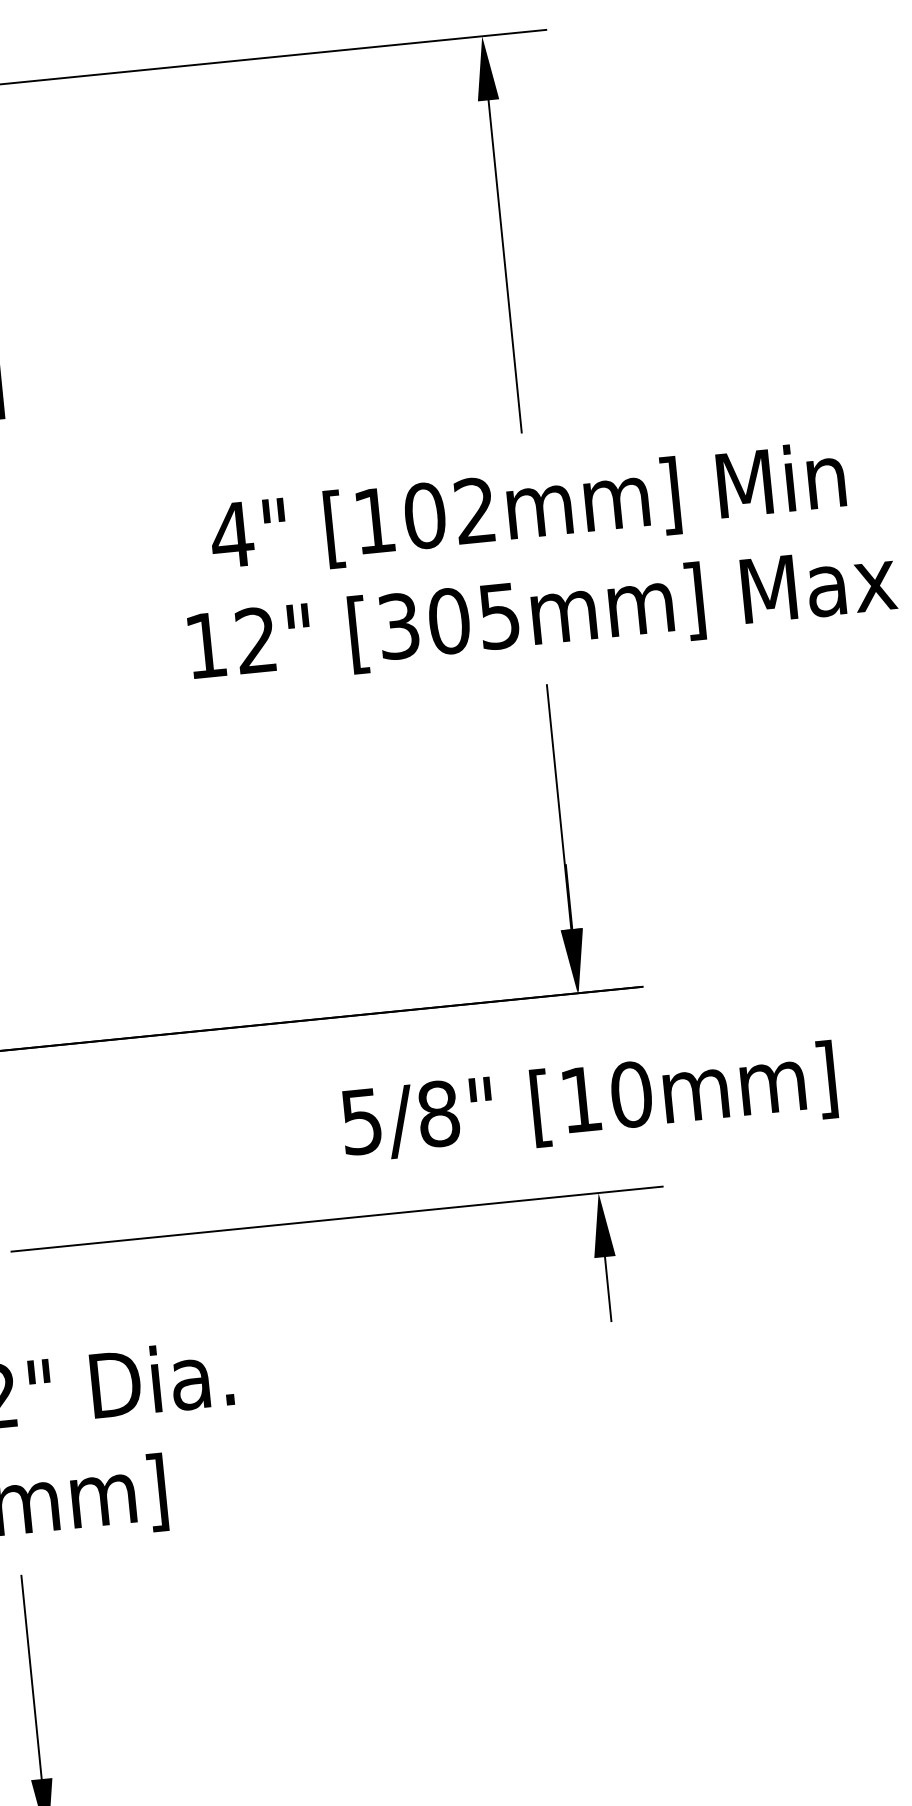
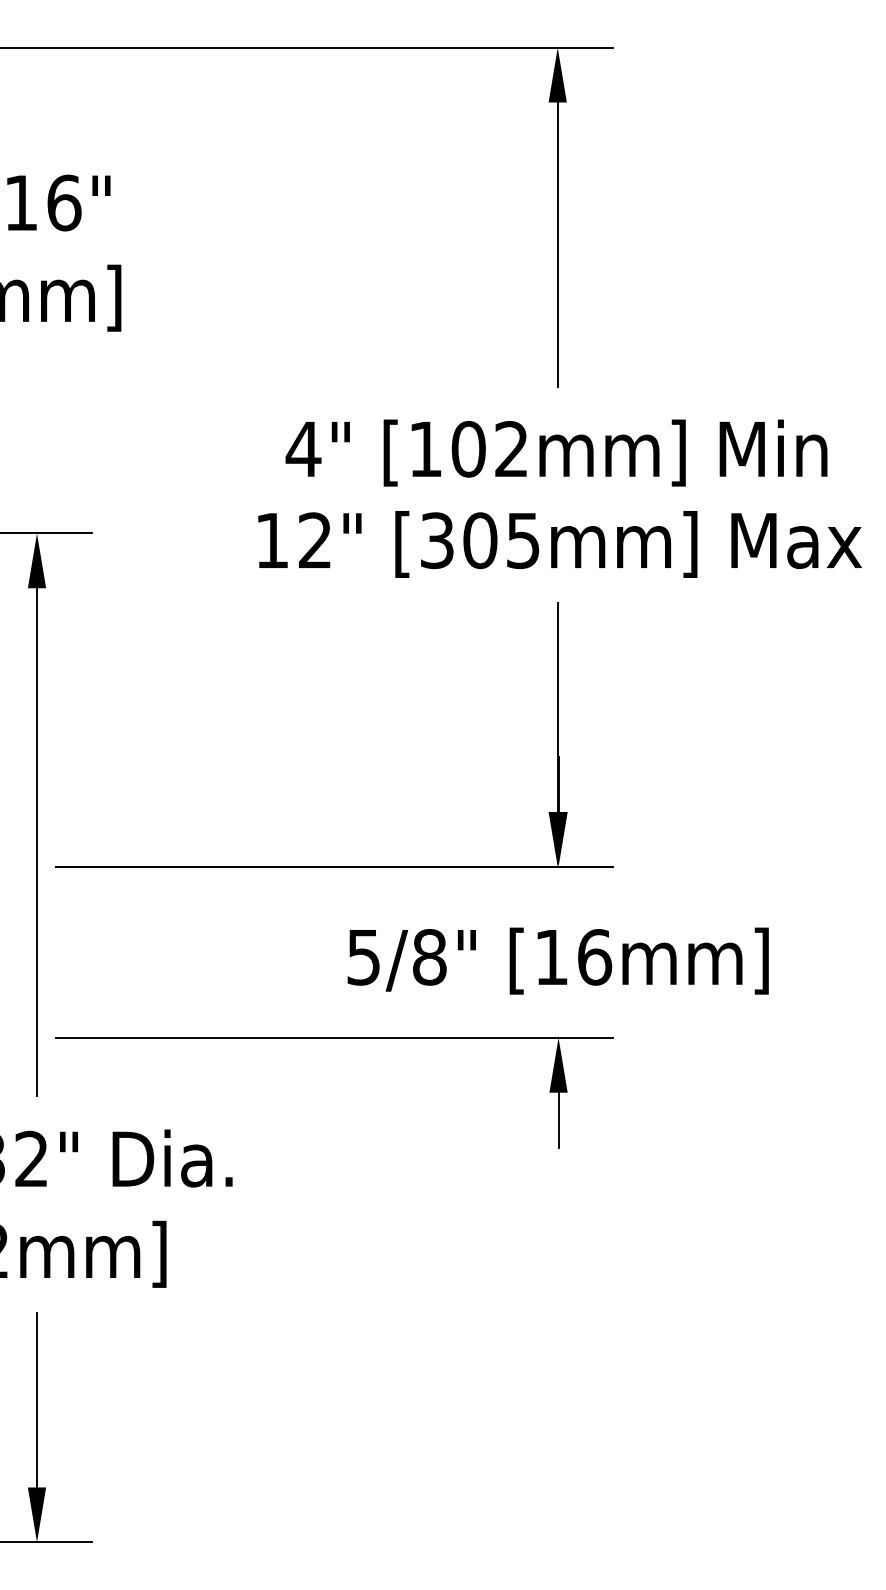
text: (631, 1094) -> (594, 957), [10mm] -> [16mm]

